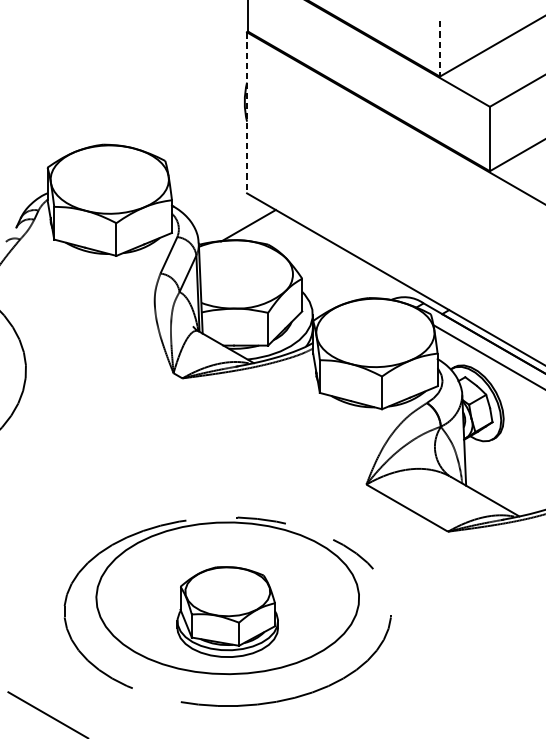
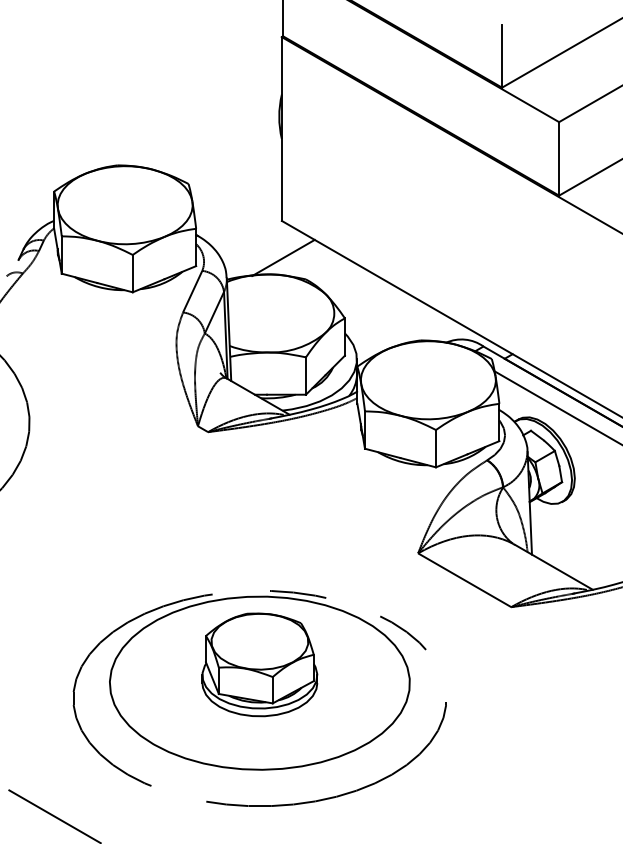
line: (440, 49) -> (502, 56), dashed -> solid
line: (246, 113) -> (281, 129), dashed -> solid
part: (227, 611) -> (259, 664), moved

